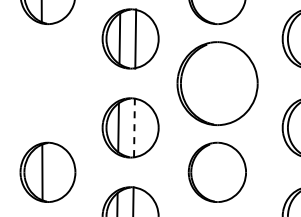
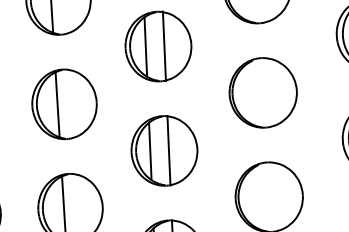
part: (47, 82) -> (63, 103), added
part: (216, 82) -> (262, 91), size x0.71
line: (134, 127) -> (168, 150), dashed -> solid

